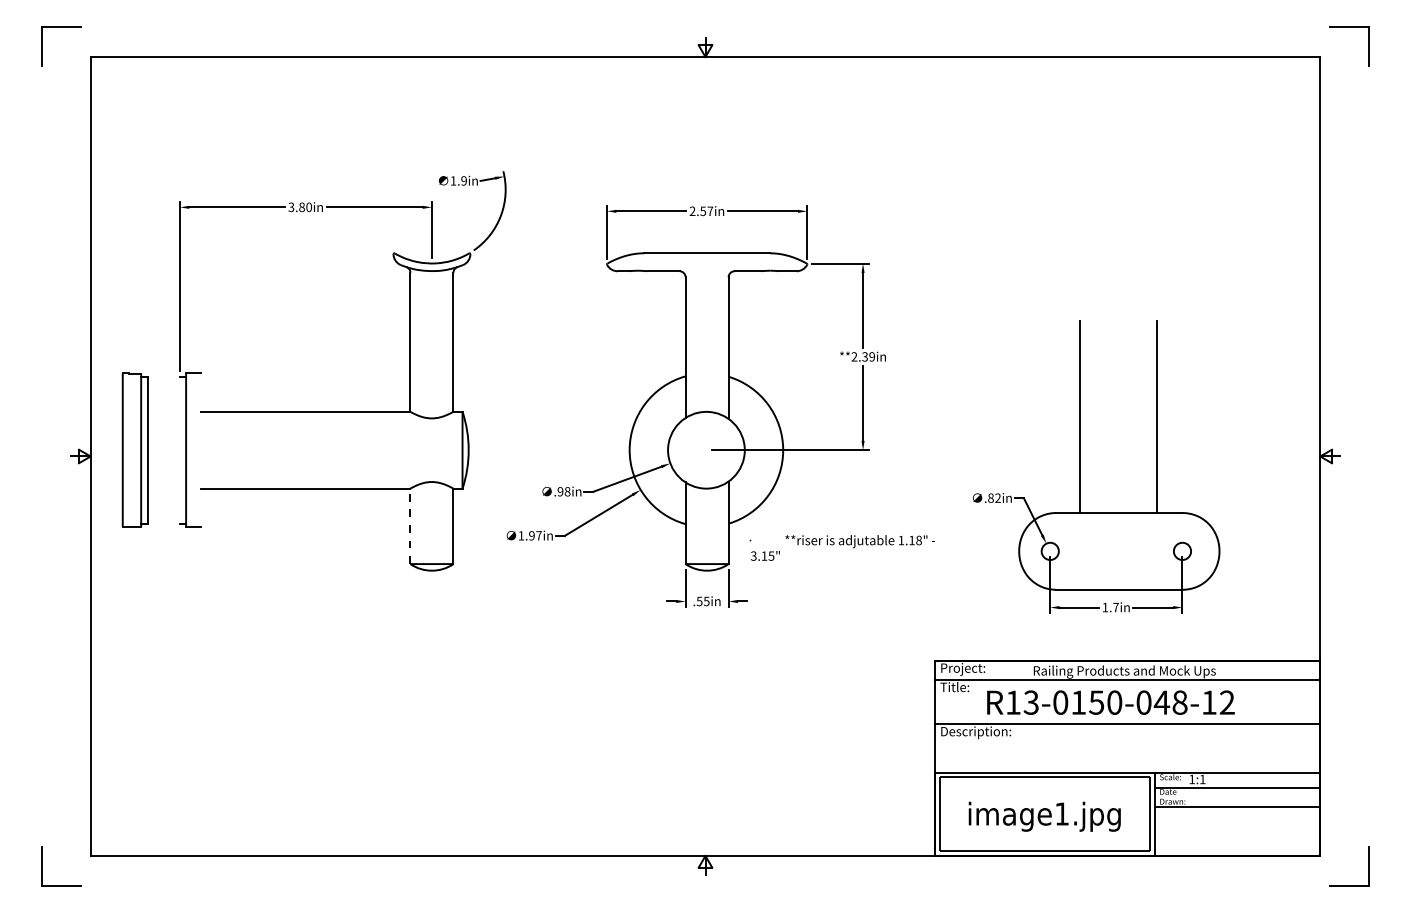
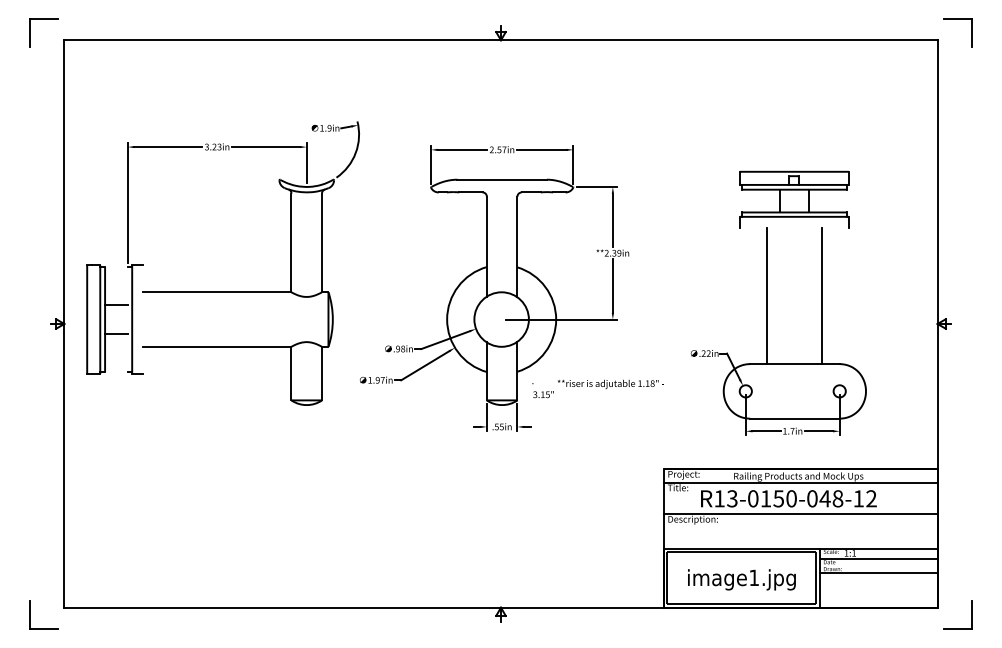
text: (305, 207) -> (216, 147), 3.80in -> 3.23in
part: (1118, 281) -> (794, 199), added
line: (163, 430) -> (116, 305), added
line: (163, 470) -> (116, 333), added
text: (990, 497) -> (703, 353), .82in -> .22in
line: (410, 526) -> (291, 373), dashed -> solid

